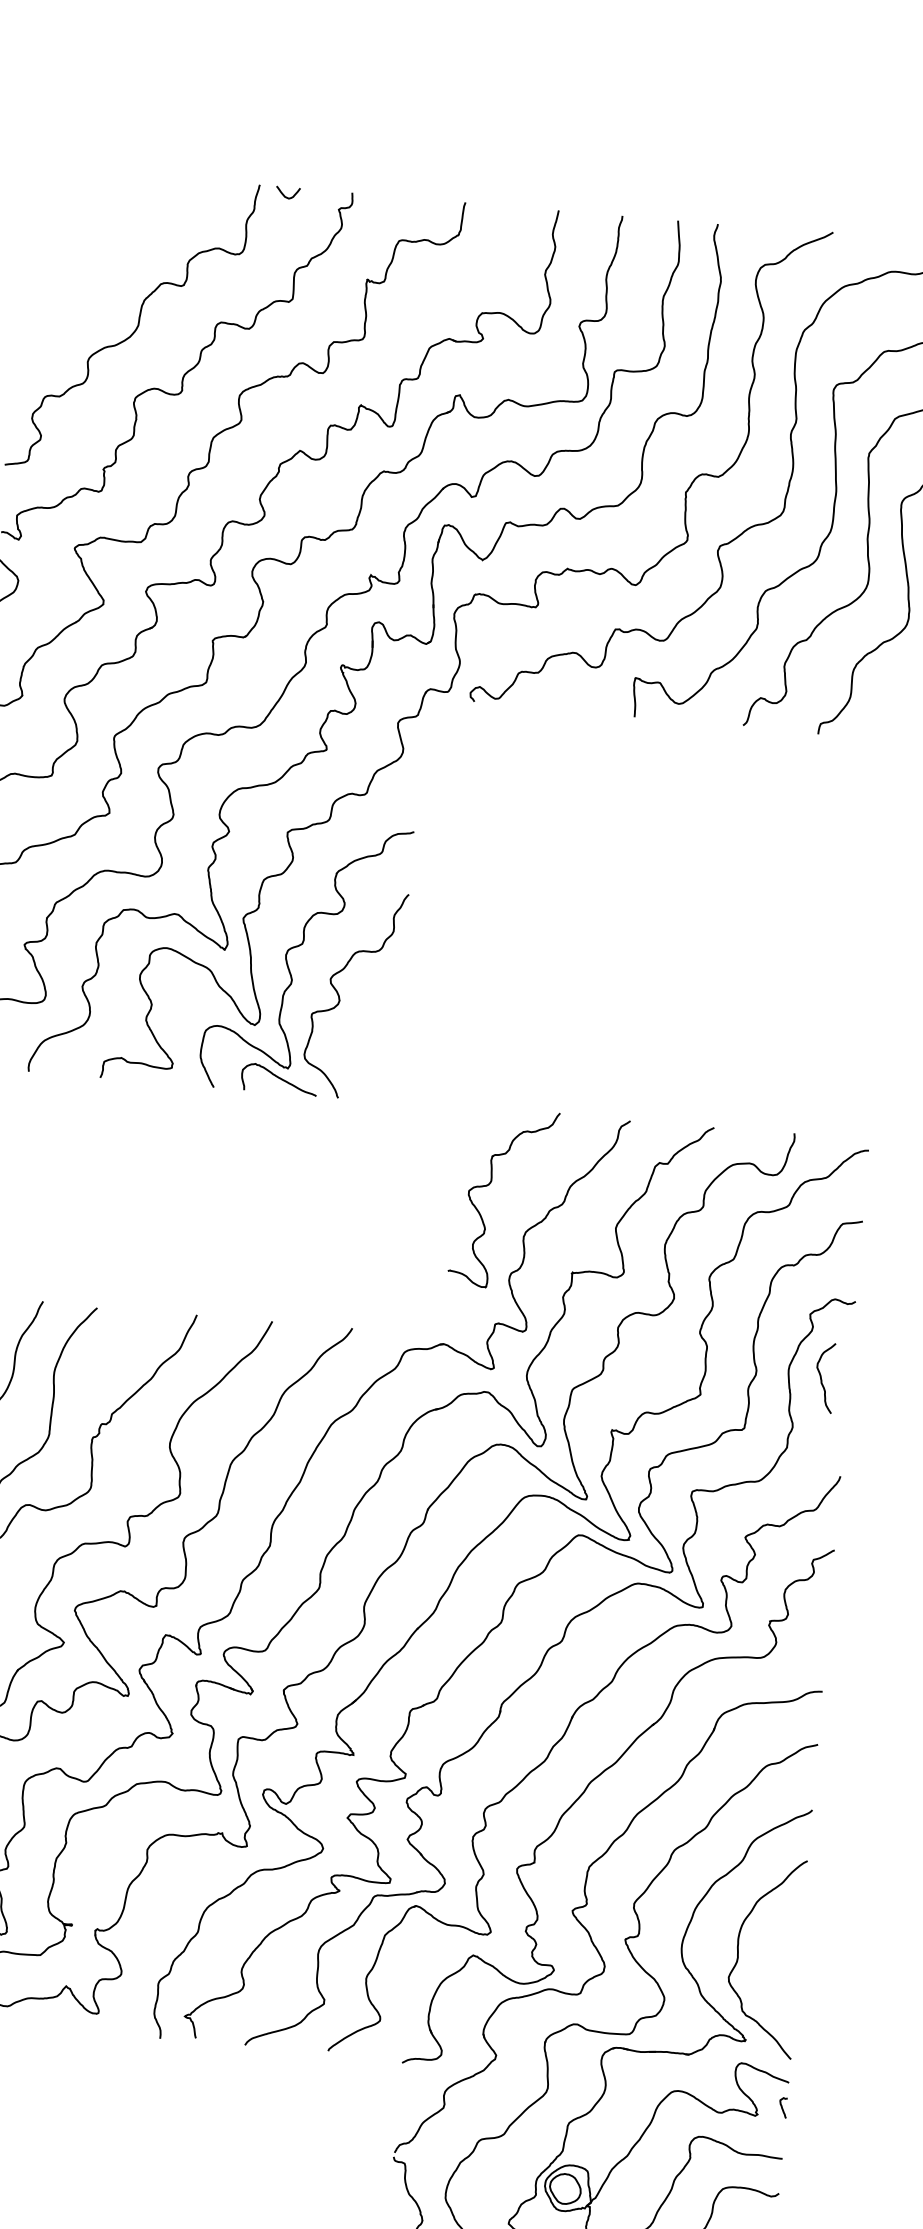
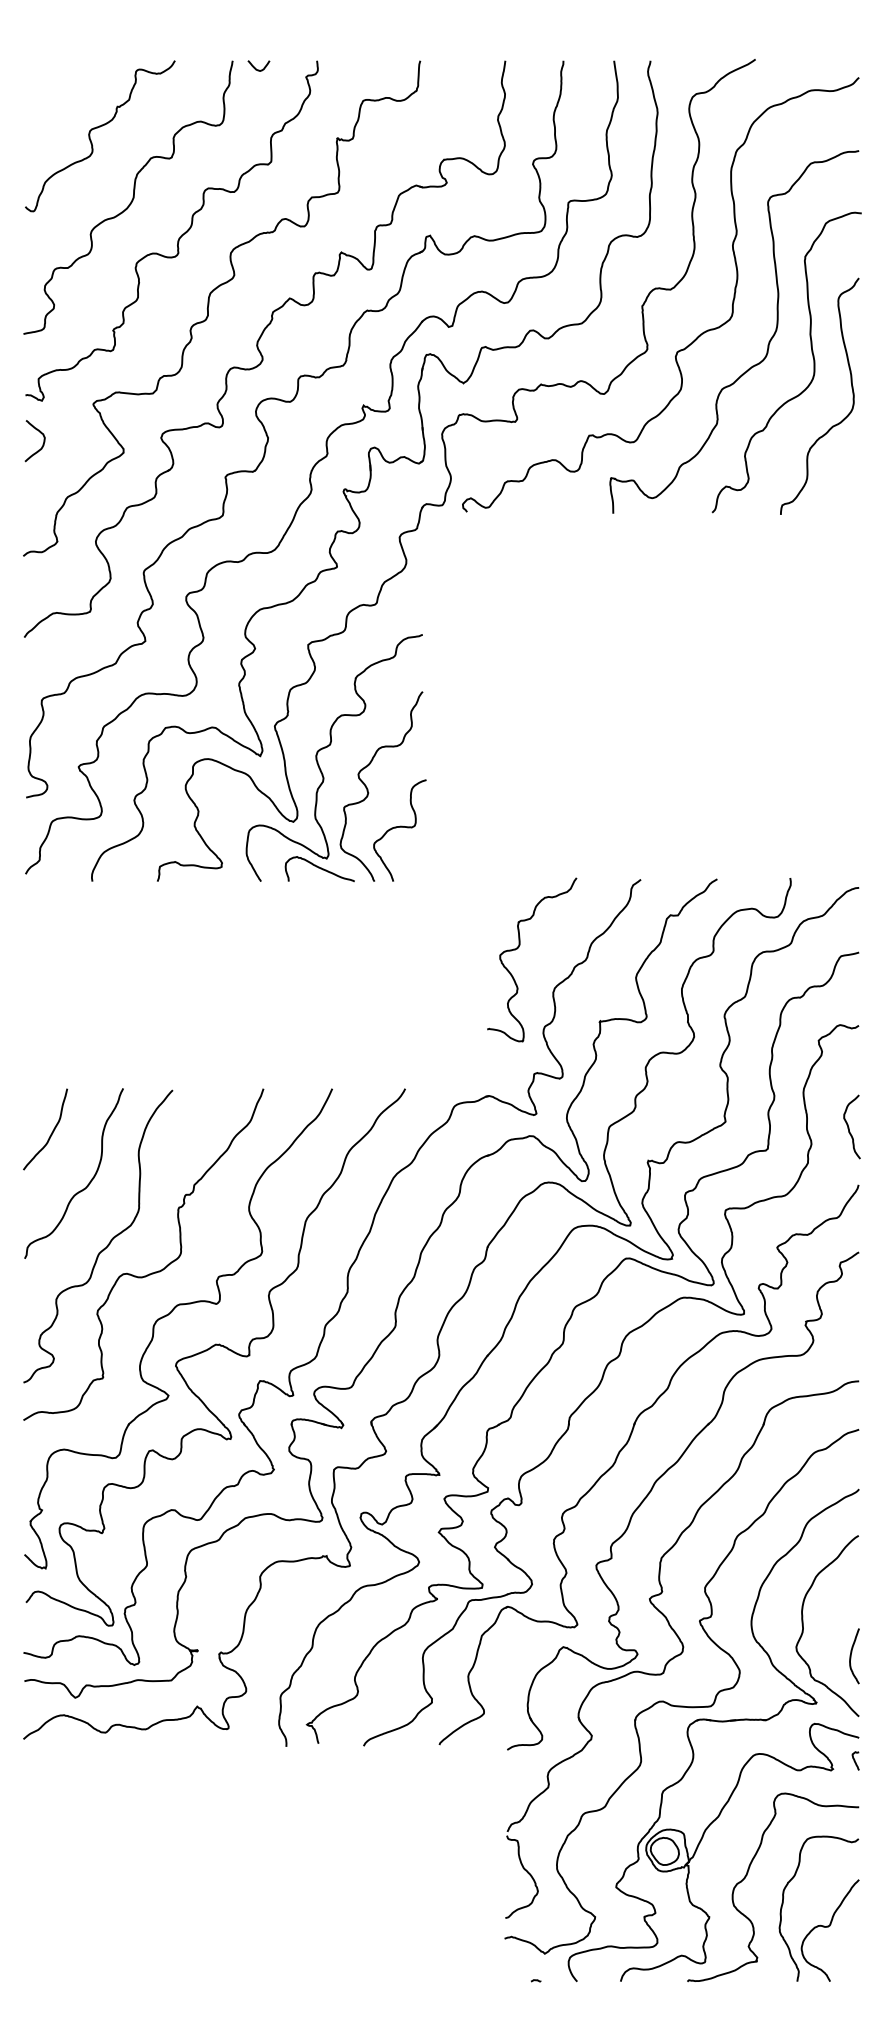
curve: (105, 246) -> (97, 128), added
curve: (370, 1041) -> (399, 827), added
curve: (822, 1378) -> (849, 1127), moved
curve: (788, 1992) -> (851, 1656), added

